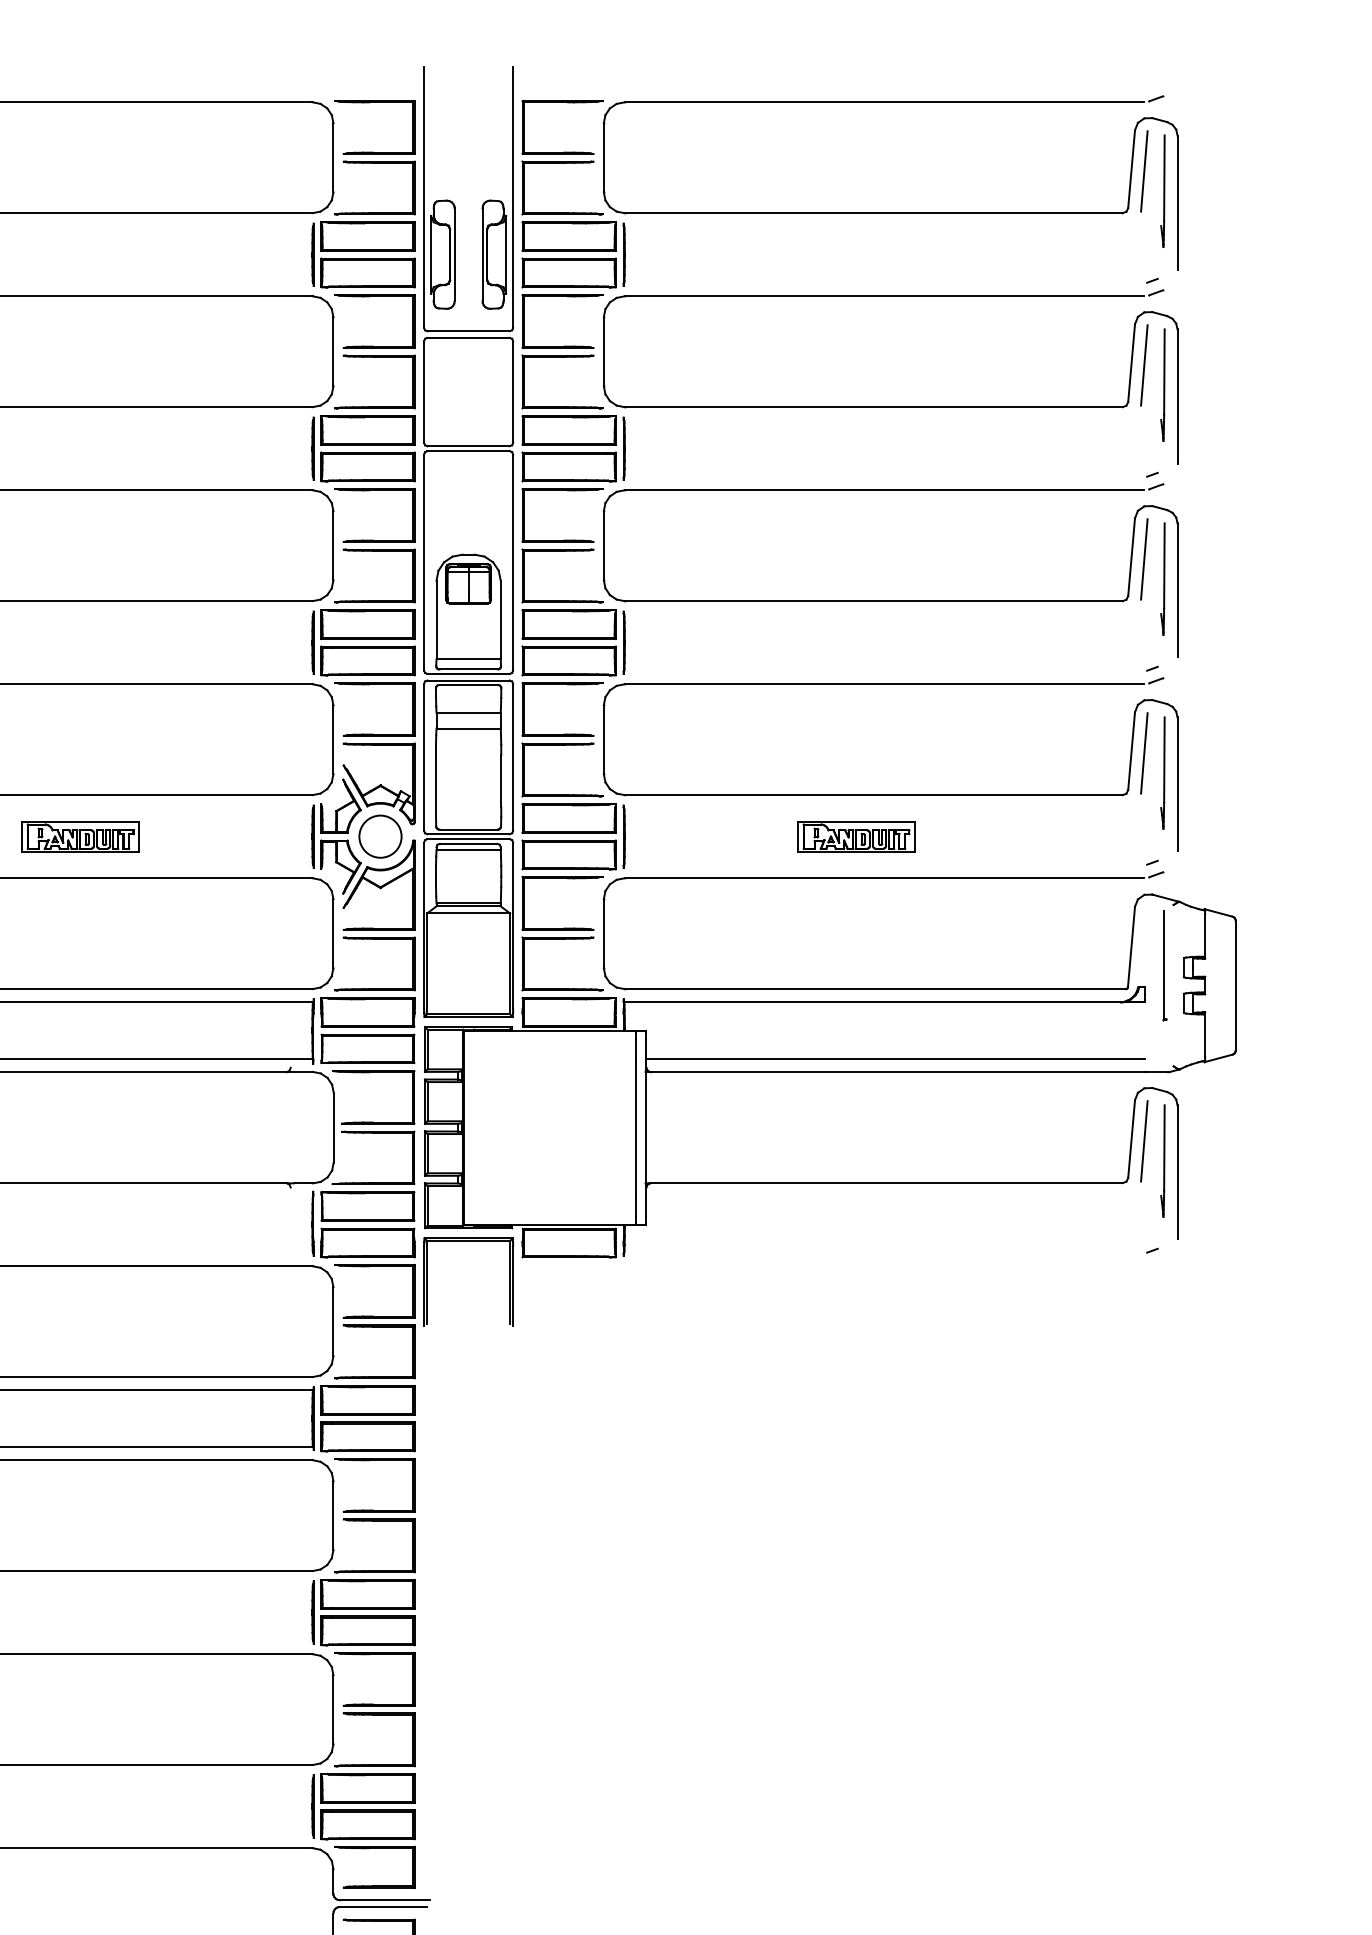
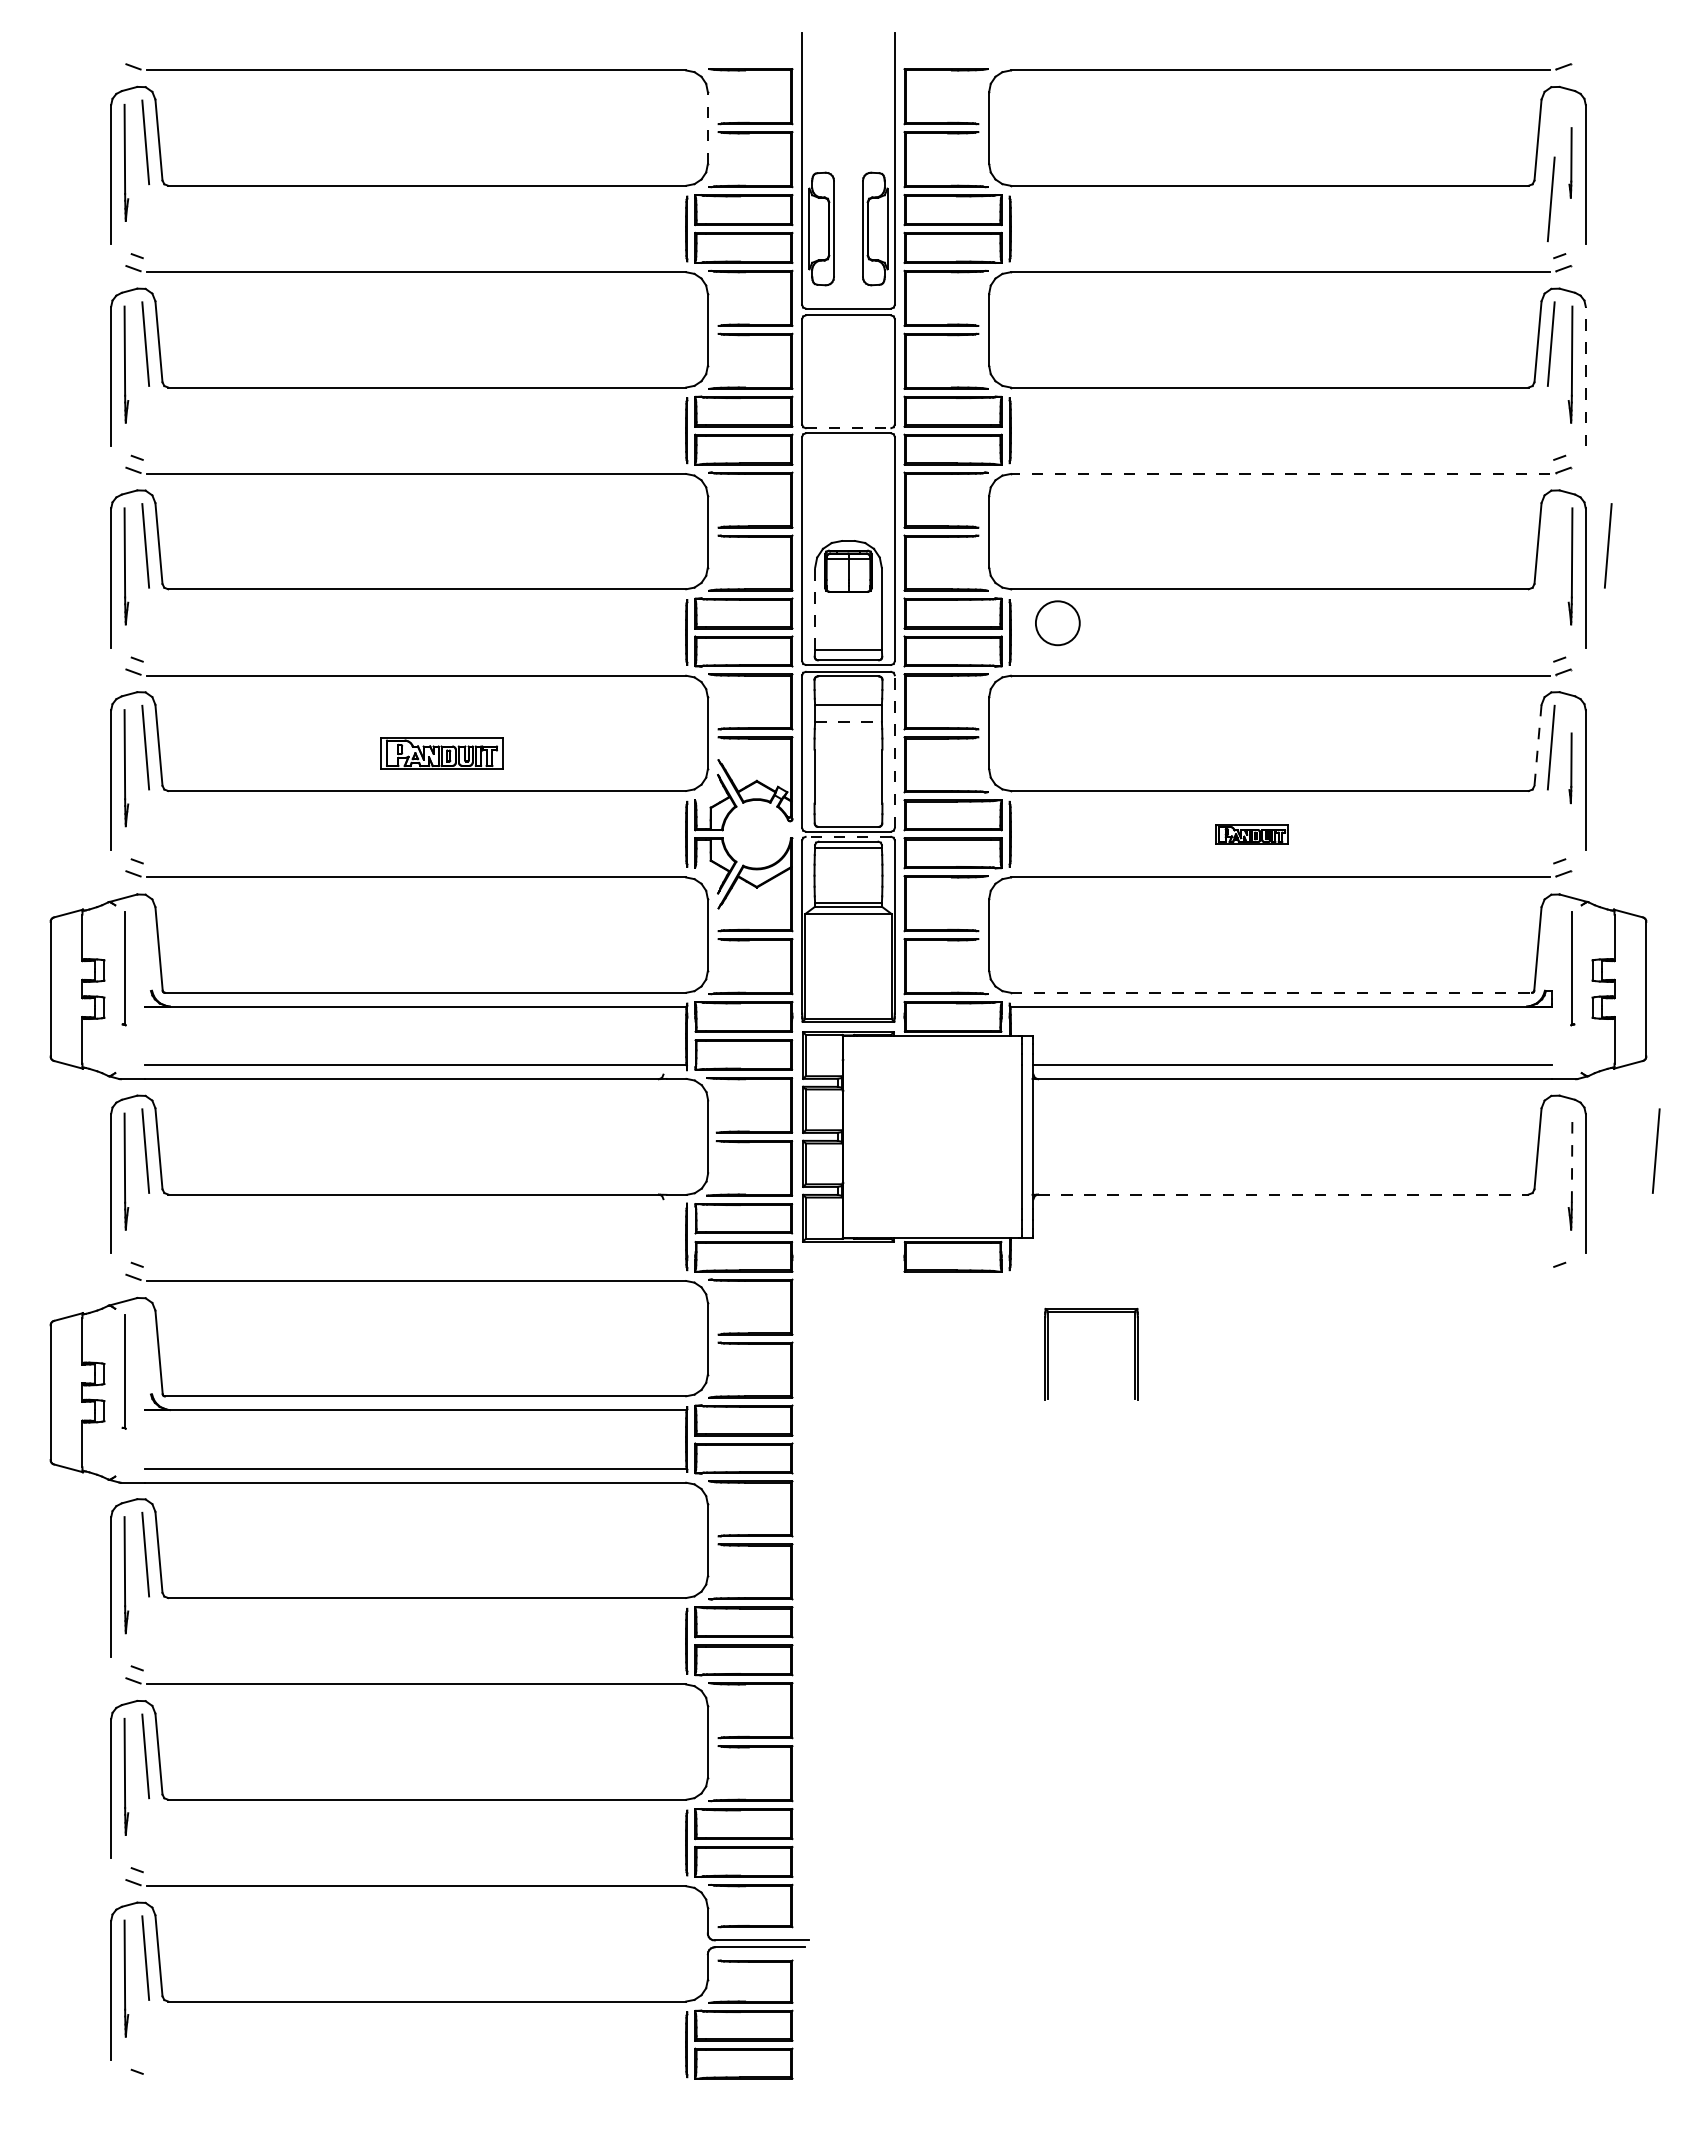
line: (333, 157) -> (707, 127), solid -> dashed
line: (1143, 171) -> (1550, 199), moved
part: (1162, 190) -> (1570, 162), size x0.6
line: (1177, 396) -> (1585, 376), solid -> dashed
line: (468, 446) -> (848, 428), solid -> dashed
line: (884, 490) -> (1280, 474), solid -> dashed
line: (1144, 559) -> (1608, 545), moved
line: (436, 619) -> (815, 608), solid -> dashed
line: (469, 728) -> (849, 721), solid -> dashed
line: (1132, 751) -> (1538, 745), solid -> dashed
line: (512, 757) -> (894, 751), solid -> dashed
part: (1162, 773) -> (1570, 768), size x0.6
part: (80, 836) -> (441, 753), moved
circle: (380, 836) -> (1057, 623), moved
part: (856, 836) -> (1251, 834), size x0.6
line: (468, 838) -> (848, 836), solid -> dashed
line: (875, 988) -> (1271, 992), solid -> dashed
line: (1144, 1140) -> (1656, 1150), moved
line: (1164, 1148) -> (1572, 1158), solid -> dashed
line: (886, 1183) -> (1283, 1194), solid -> dashed
part: (468, 1241) -> (1091, 1312), moved

